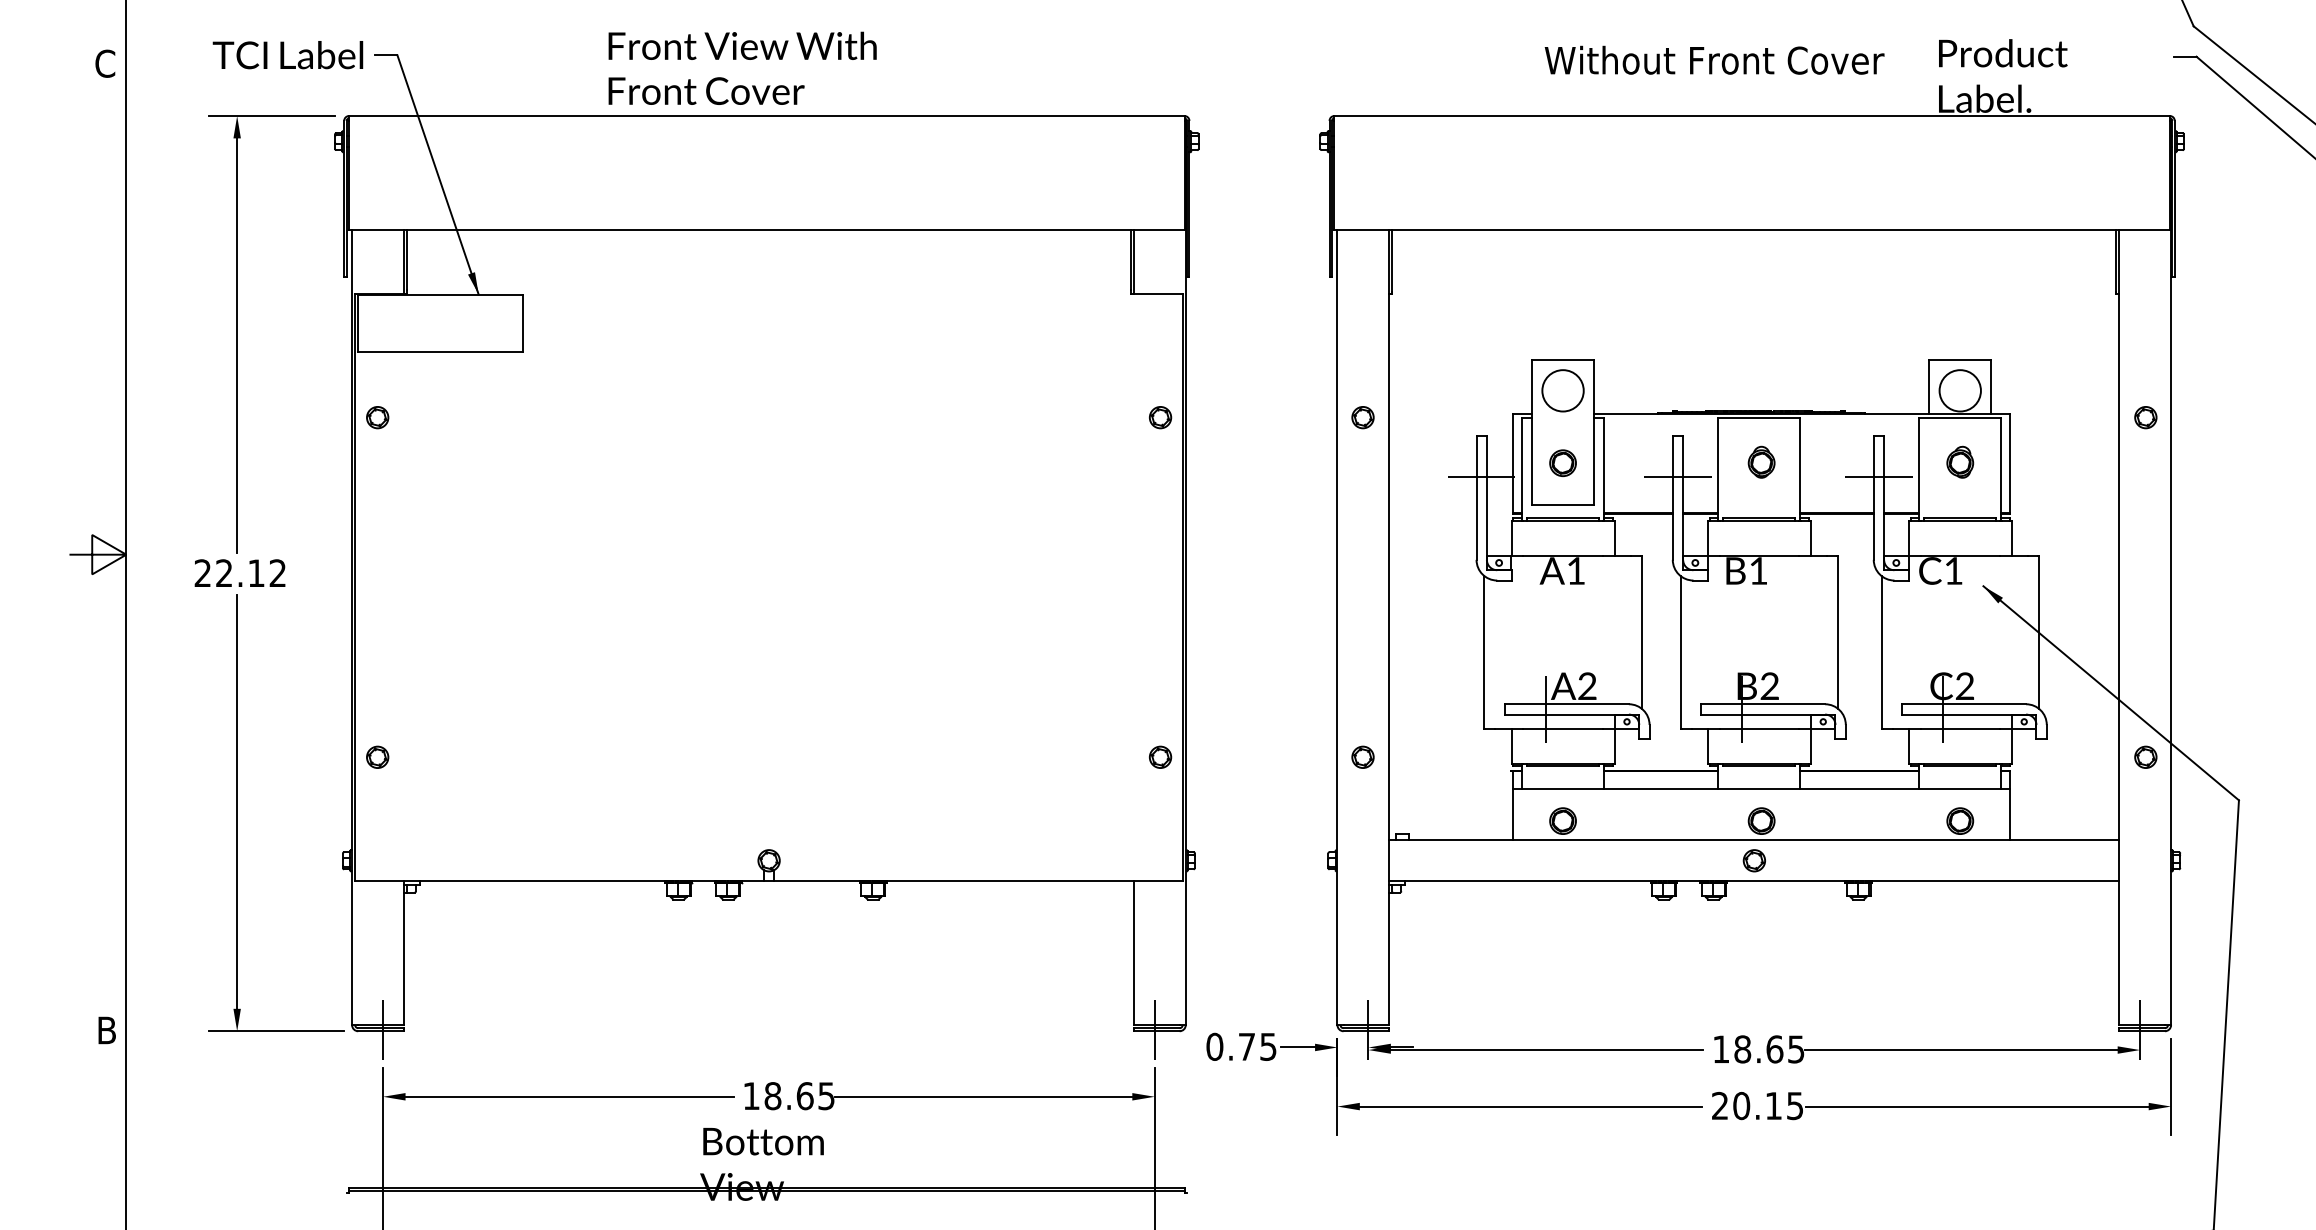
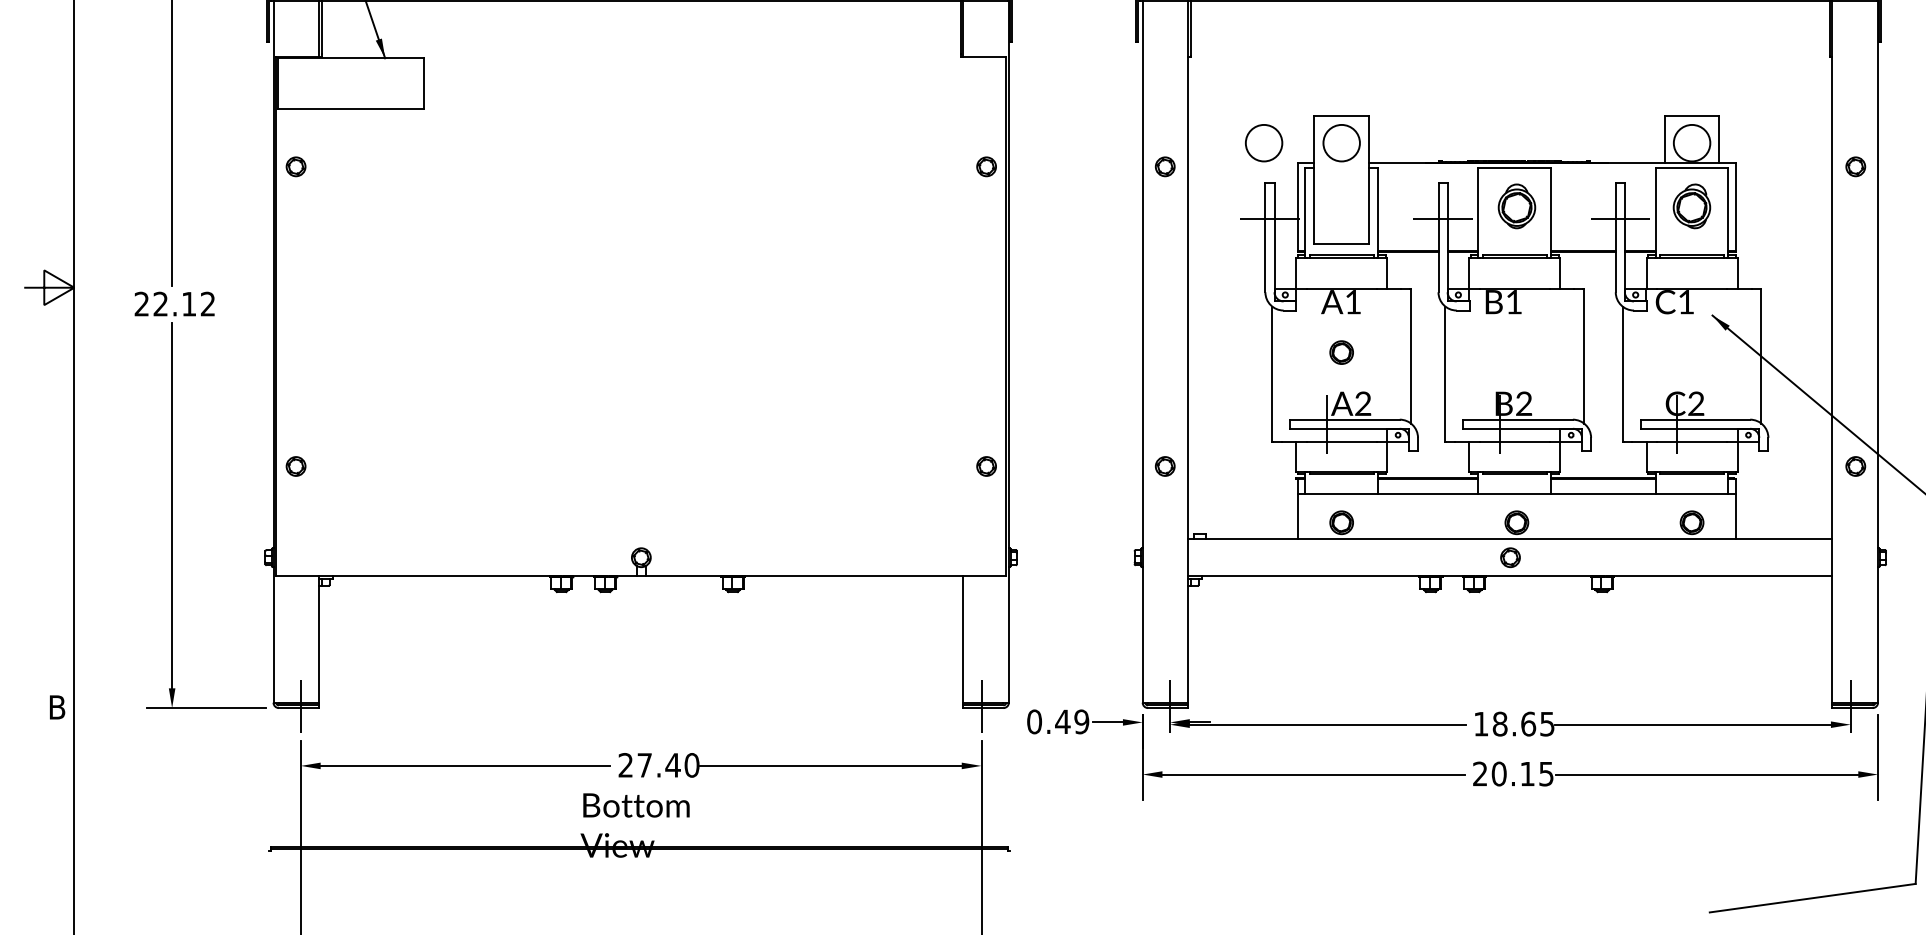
circle: (1474, 390) -> (1263, 142), added
part: (1761, 461) -> (1516, 205), size x1.6
part: (1960, 461) -> (1692, 205), size x1.6
part: (1562, 462) -> (1341, 351), moved
text: (1257, 1046) -> (1072, 721), 0.75 -> 0.49
text: (789, 1096) -> (659, 765), 18.65 -> 27.40

